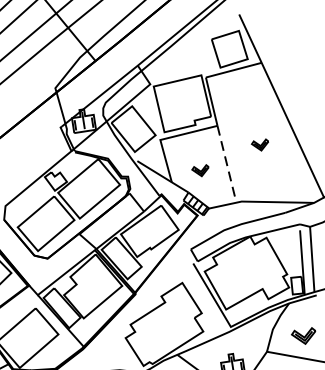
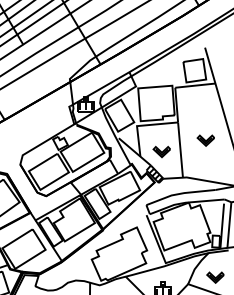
part: (260, 145) -> (205, 140), size x1.43
line: (227, 164) -> (180, 150), dashed -> solid
part: (200, 170) -> (161, 151), size x1.43

